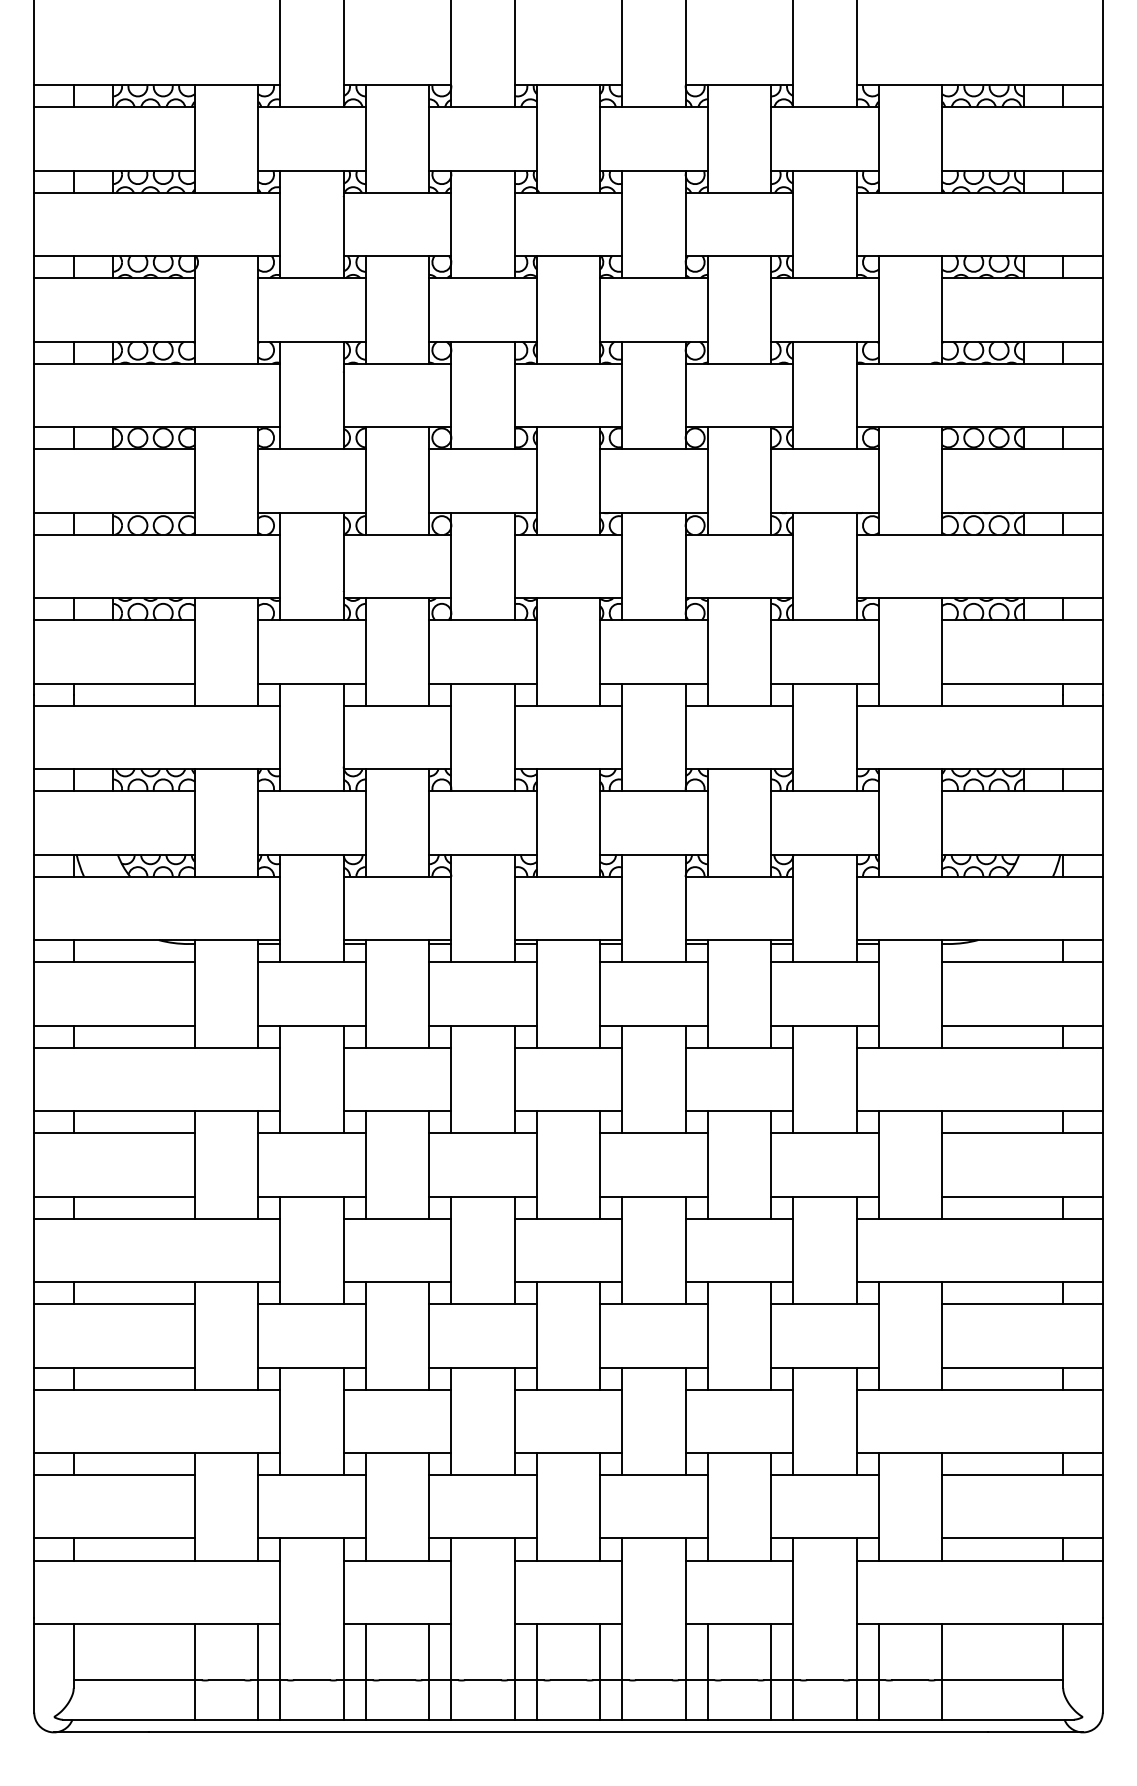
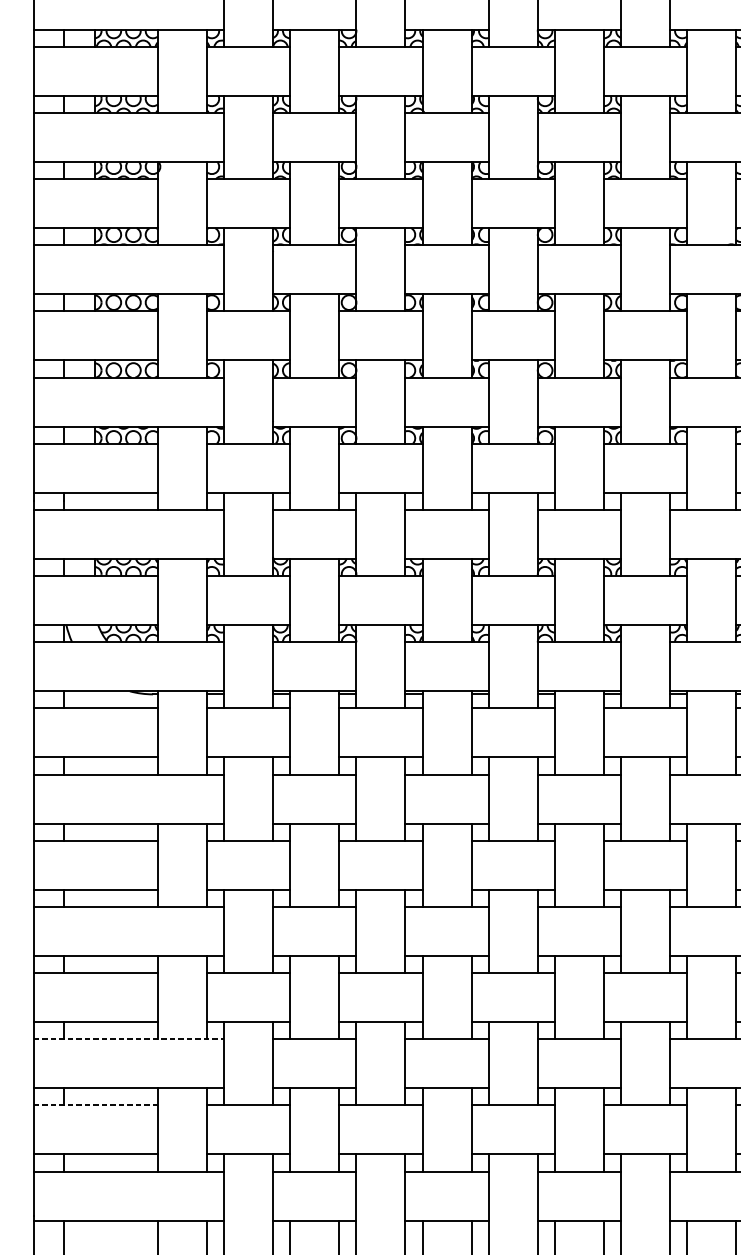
line: (157, 1389) -> (128, 1039), solid -> dashed
line: (115, 1475) -> (96, 1105), solid -> dashed

